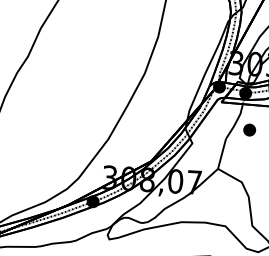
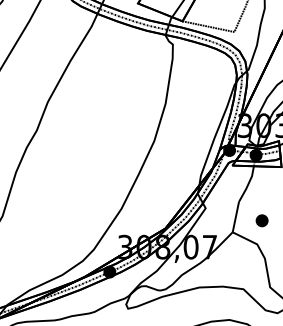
part: (249, 129) -> (261, 220), moved

